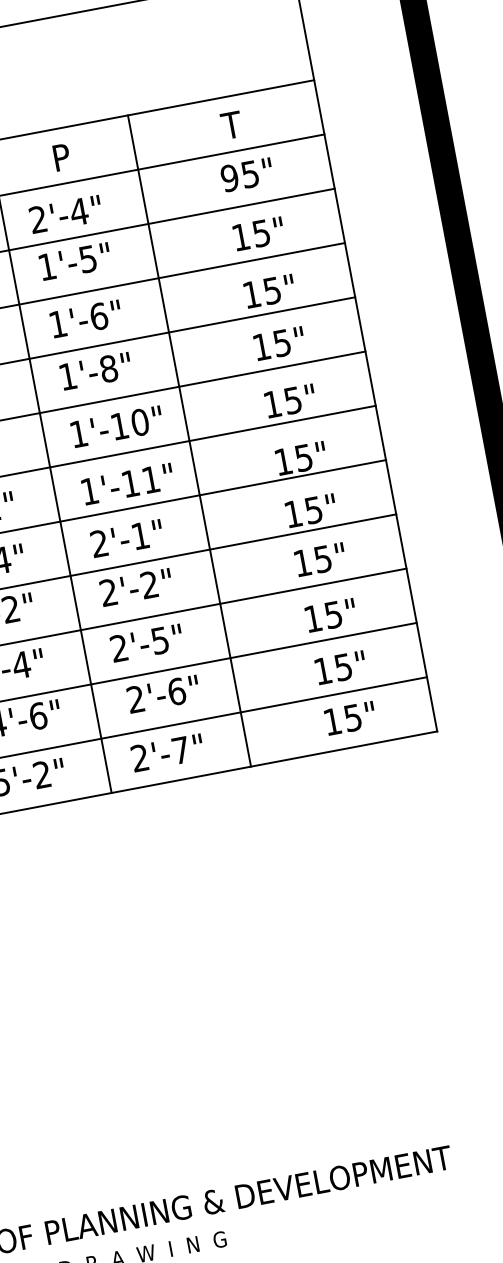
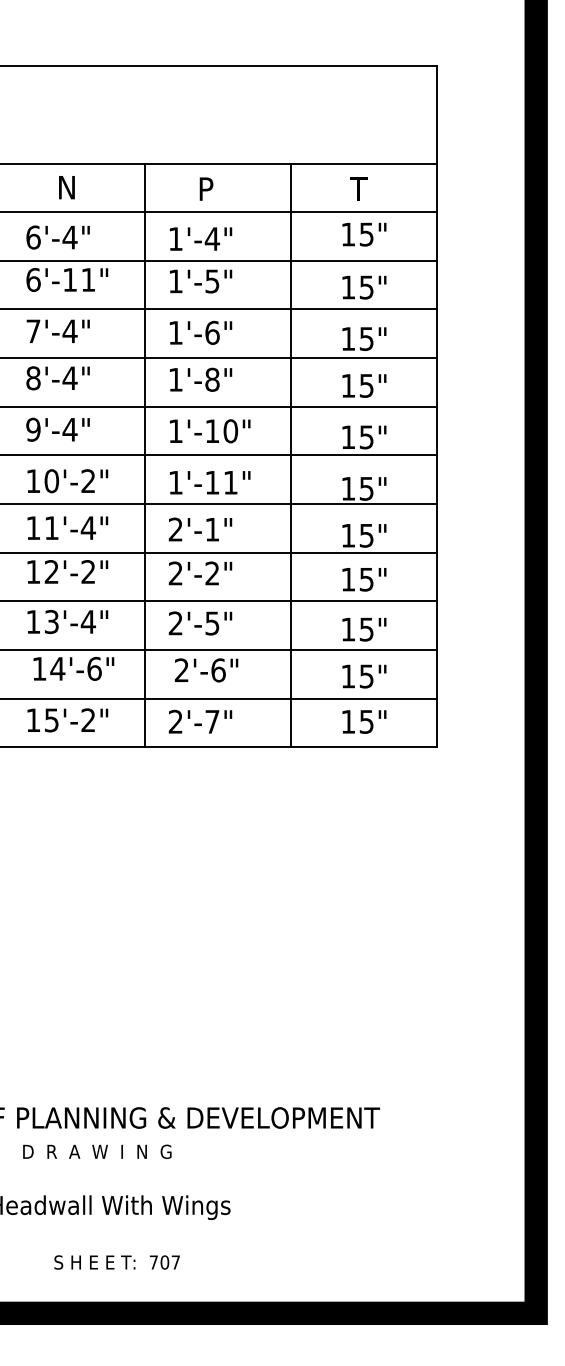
text: (229, 178) -> (348, 234), 95" -> 15"
text: (37, 219) -> (175, 238), 2'-4" -> 1'-4"
line: (189, 441) -> (291, 455), moved

